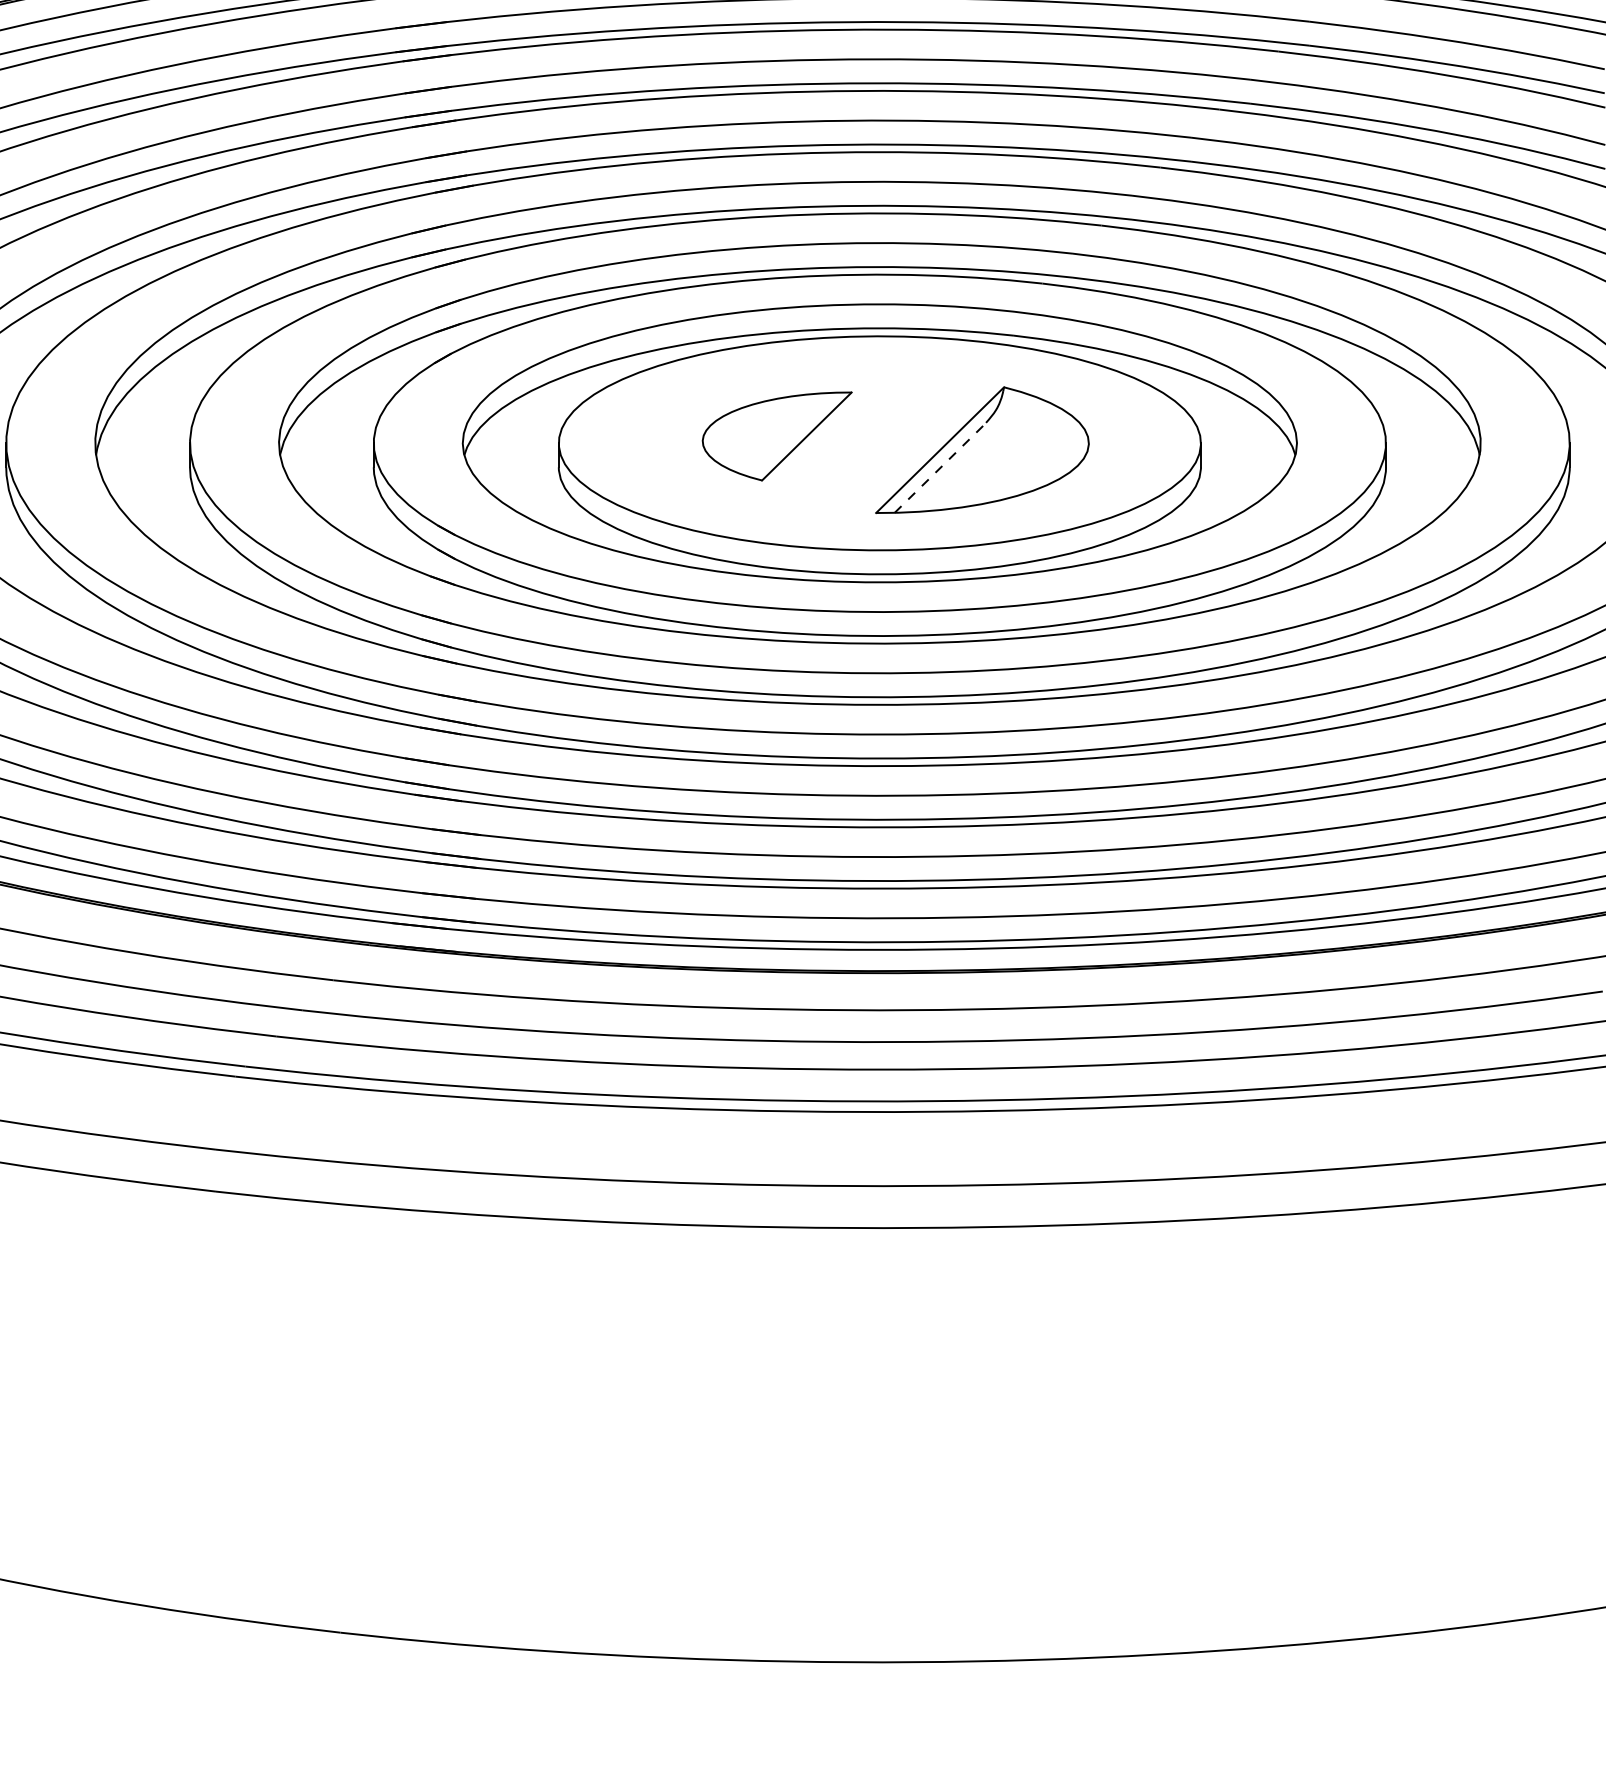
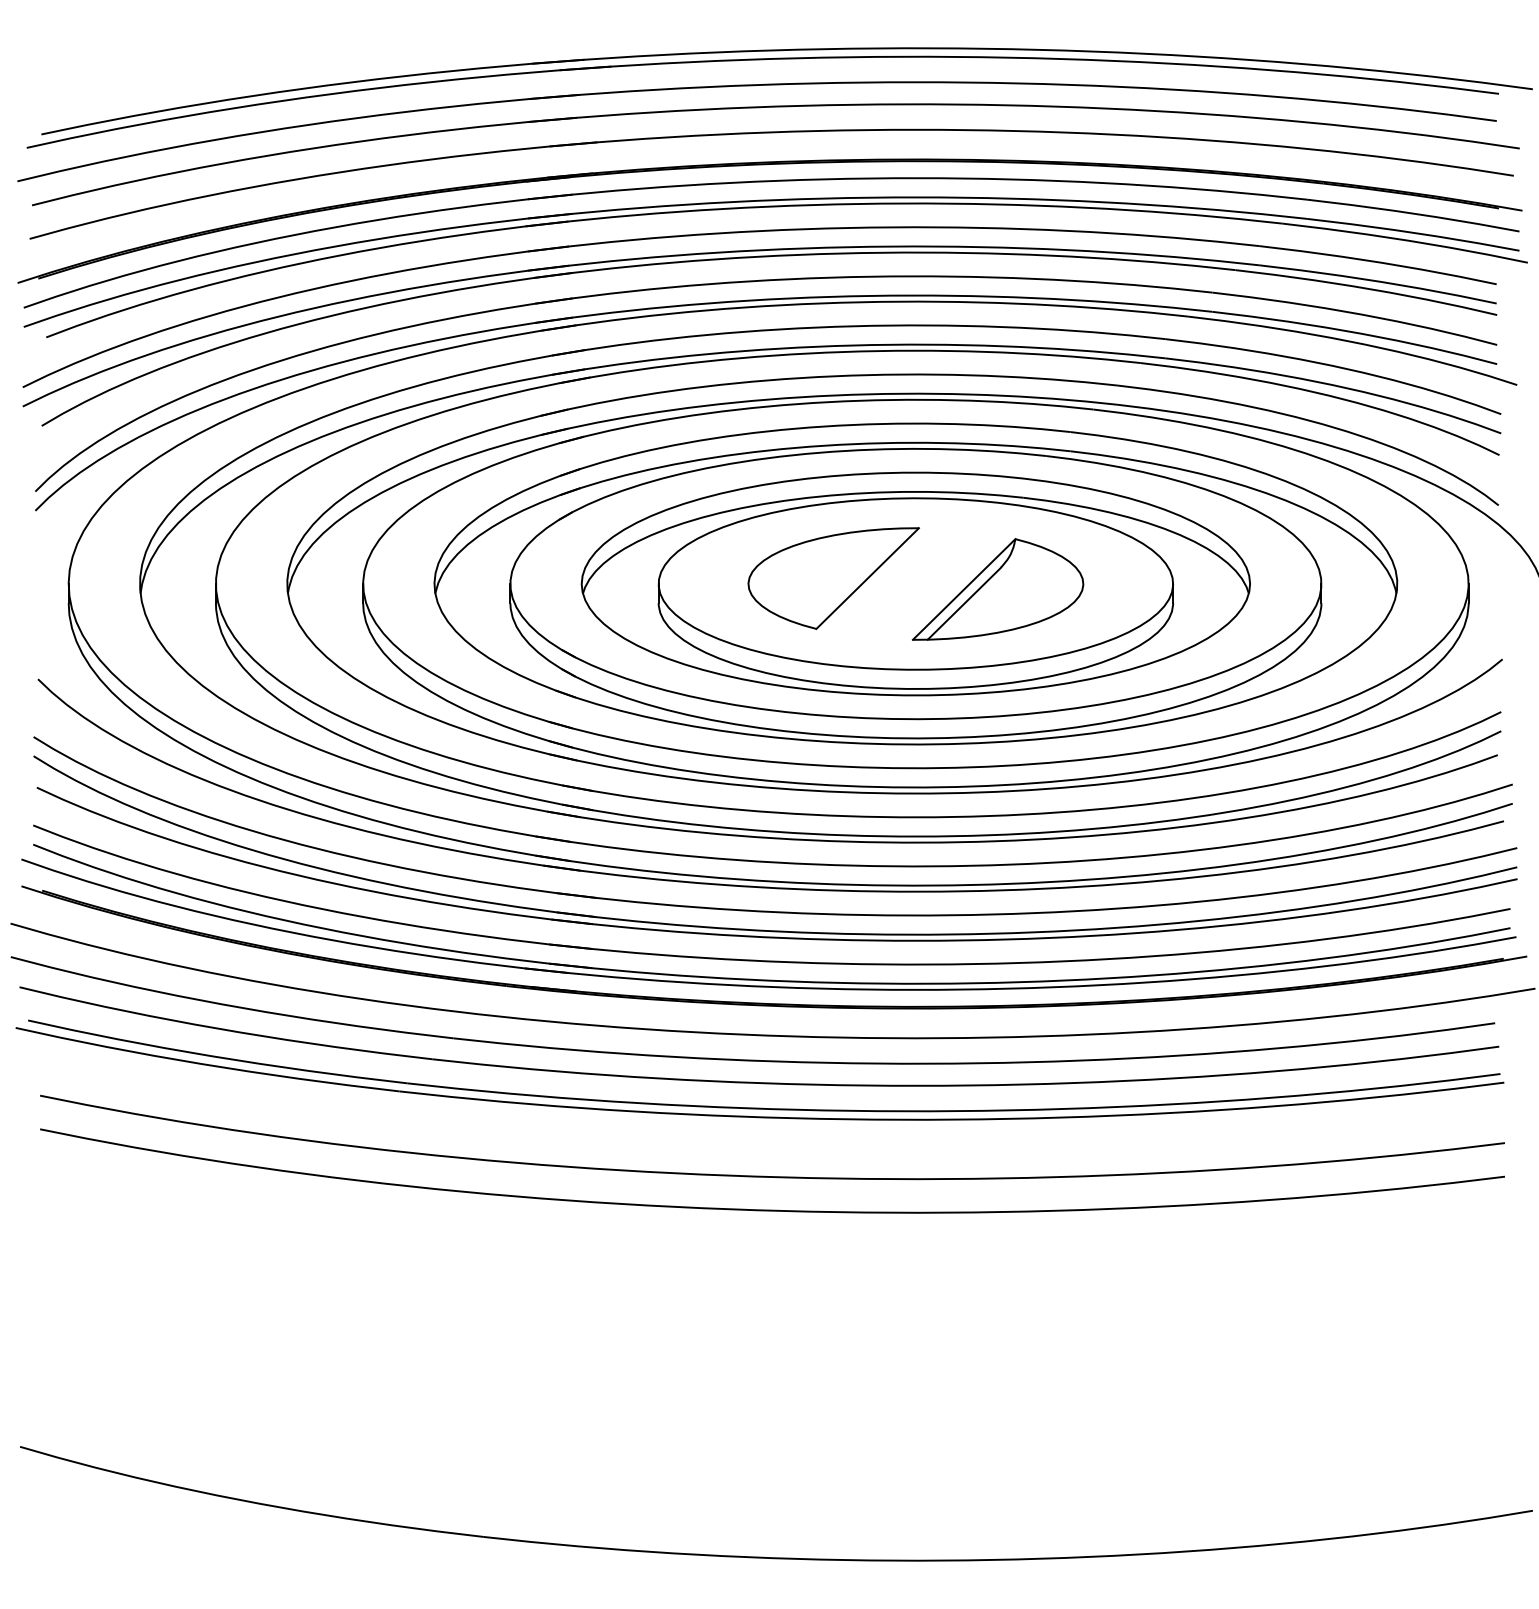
part: (777, 436) -> (833, 578), size x1.43
line: (940, 467) -> (964, 603), dashed -> solid

